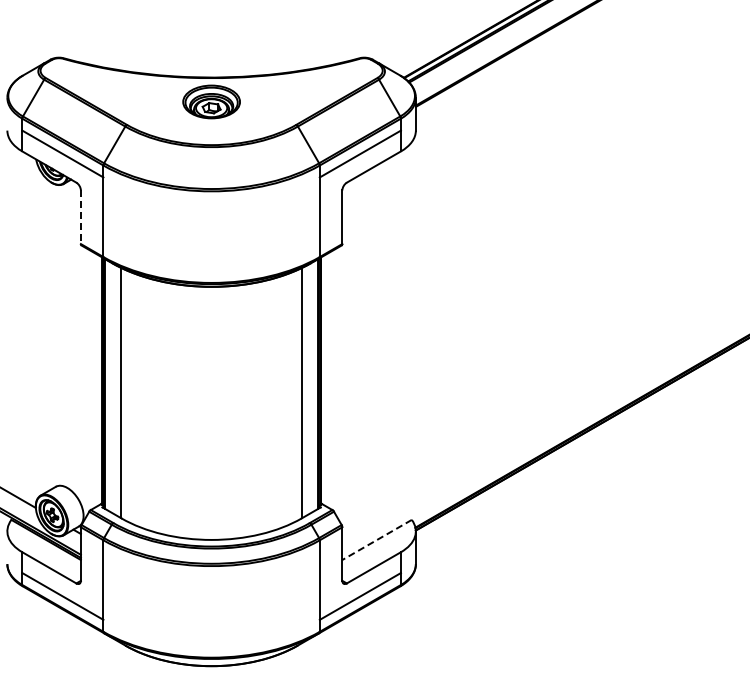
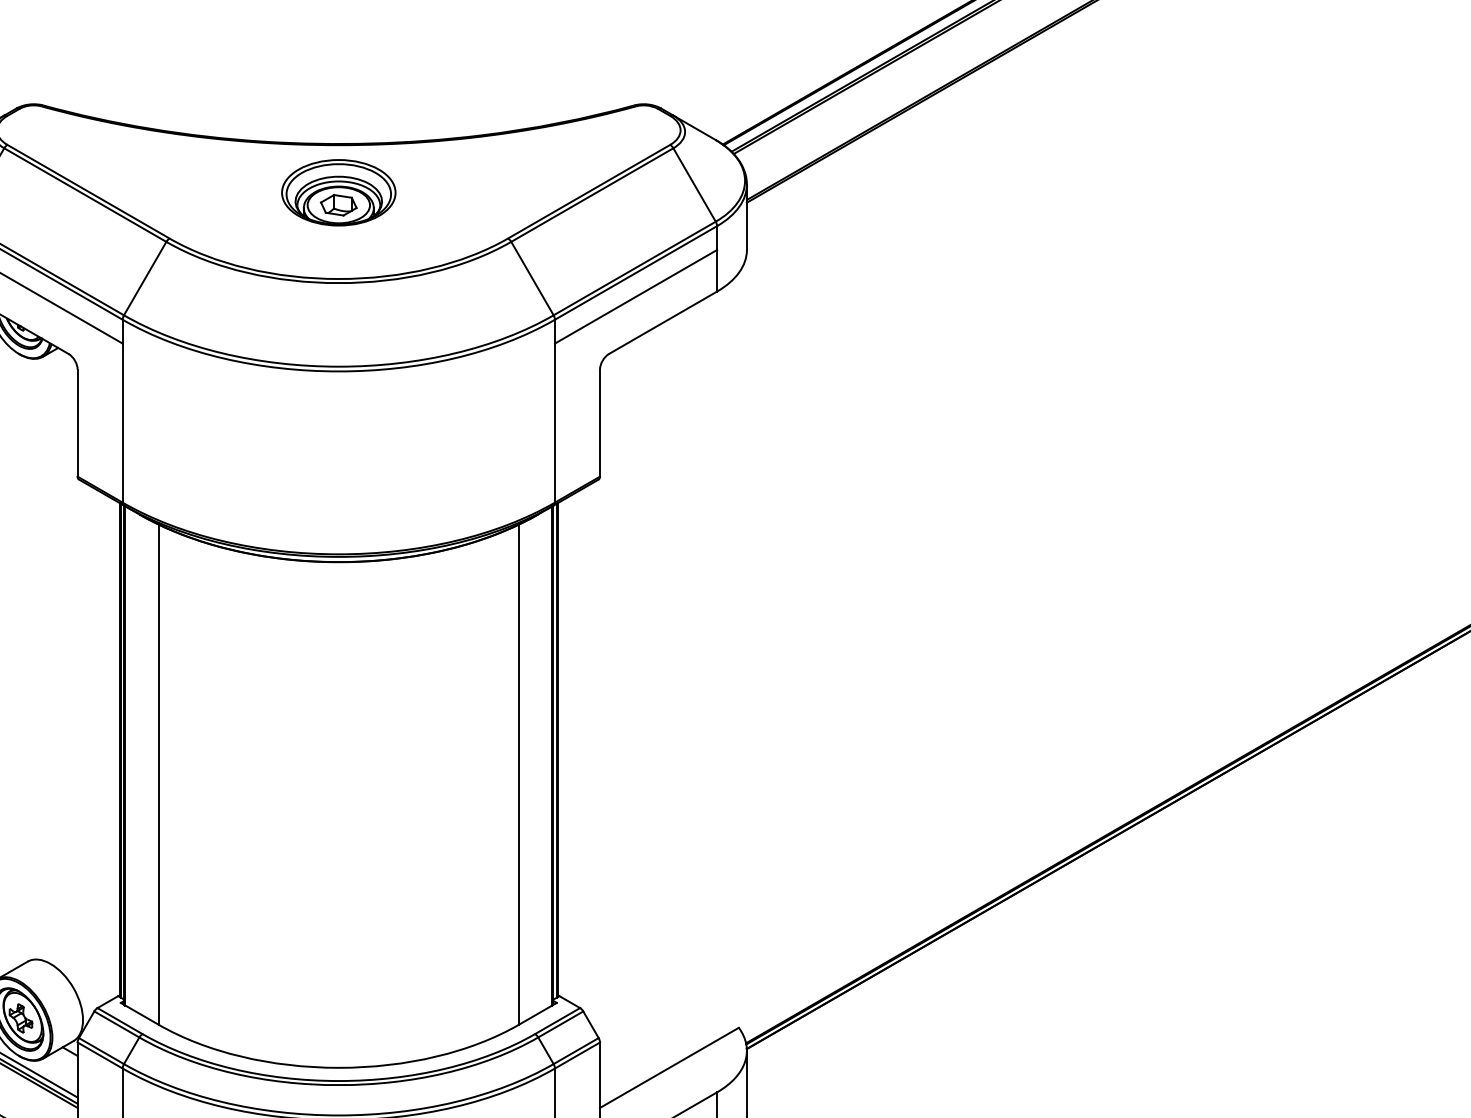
line: (80, 217) -> (76, 423), dashed -> solid
line: (376, 540) -> (668, 1068), dashed -> solid

